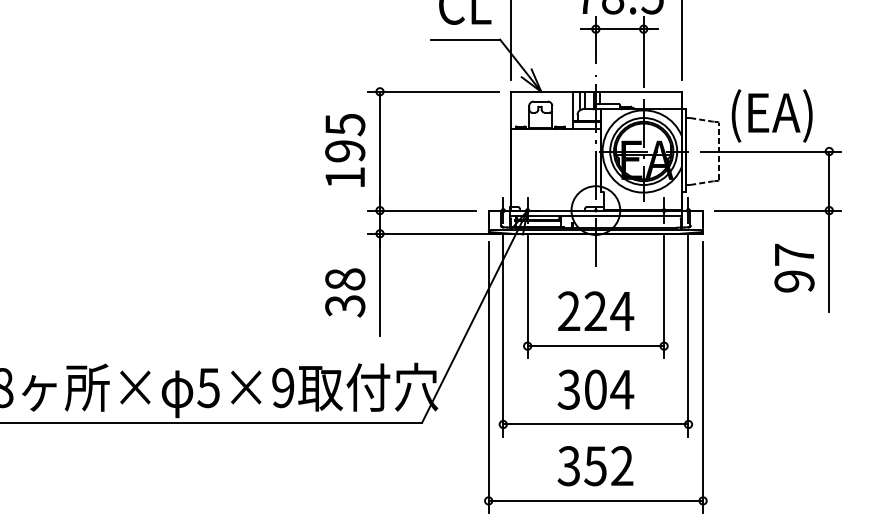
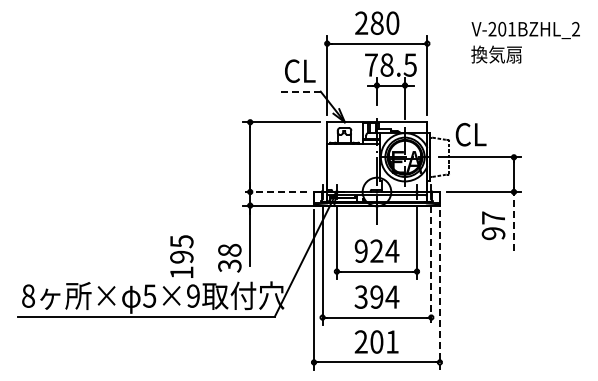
line: (465, 39) -> (300, 91), solid -> dashed
text: (770, 114) -> (479, 135), (EA) -> CL
text: (344, 150) -> (181, 256), moved
line: (421, 211) -> (274, 192), solid -> dashed
line: (828, 260) -> (513, 221), solid -> dashed
text: (344, 293) -> (229, 258), moved
text: (567, 310) -> (360, 250), 224 -> 924
line: (688, 337) -> (431, 266), solid -> dashed
line: (702, 376) -> (439, 289), solid -> dashed
text: (595, 388) -> (376, 296), 304 -> 394
text: (595, 465) -> (376, 341), 352 -> 201

